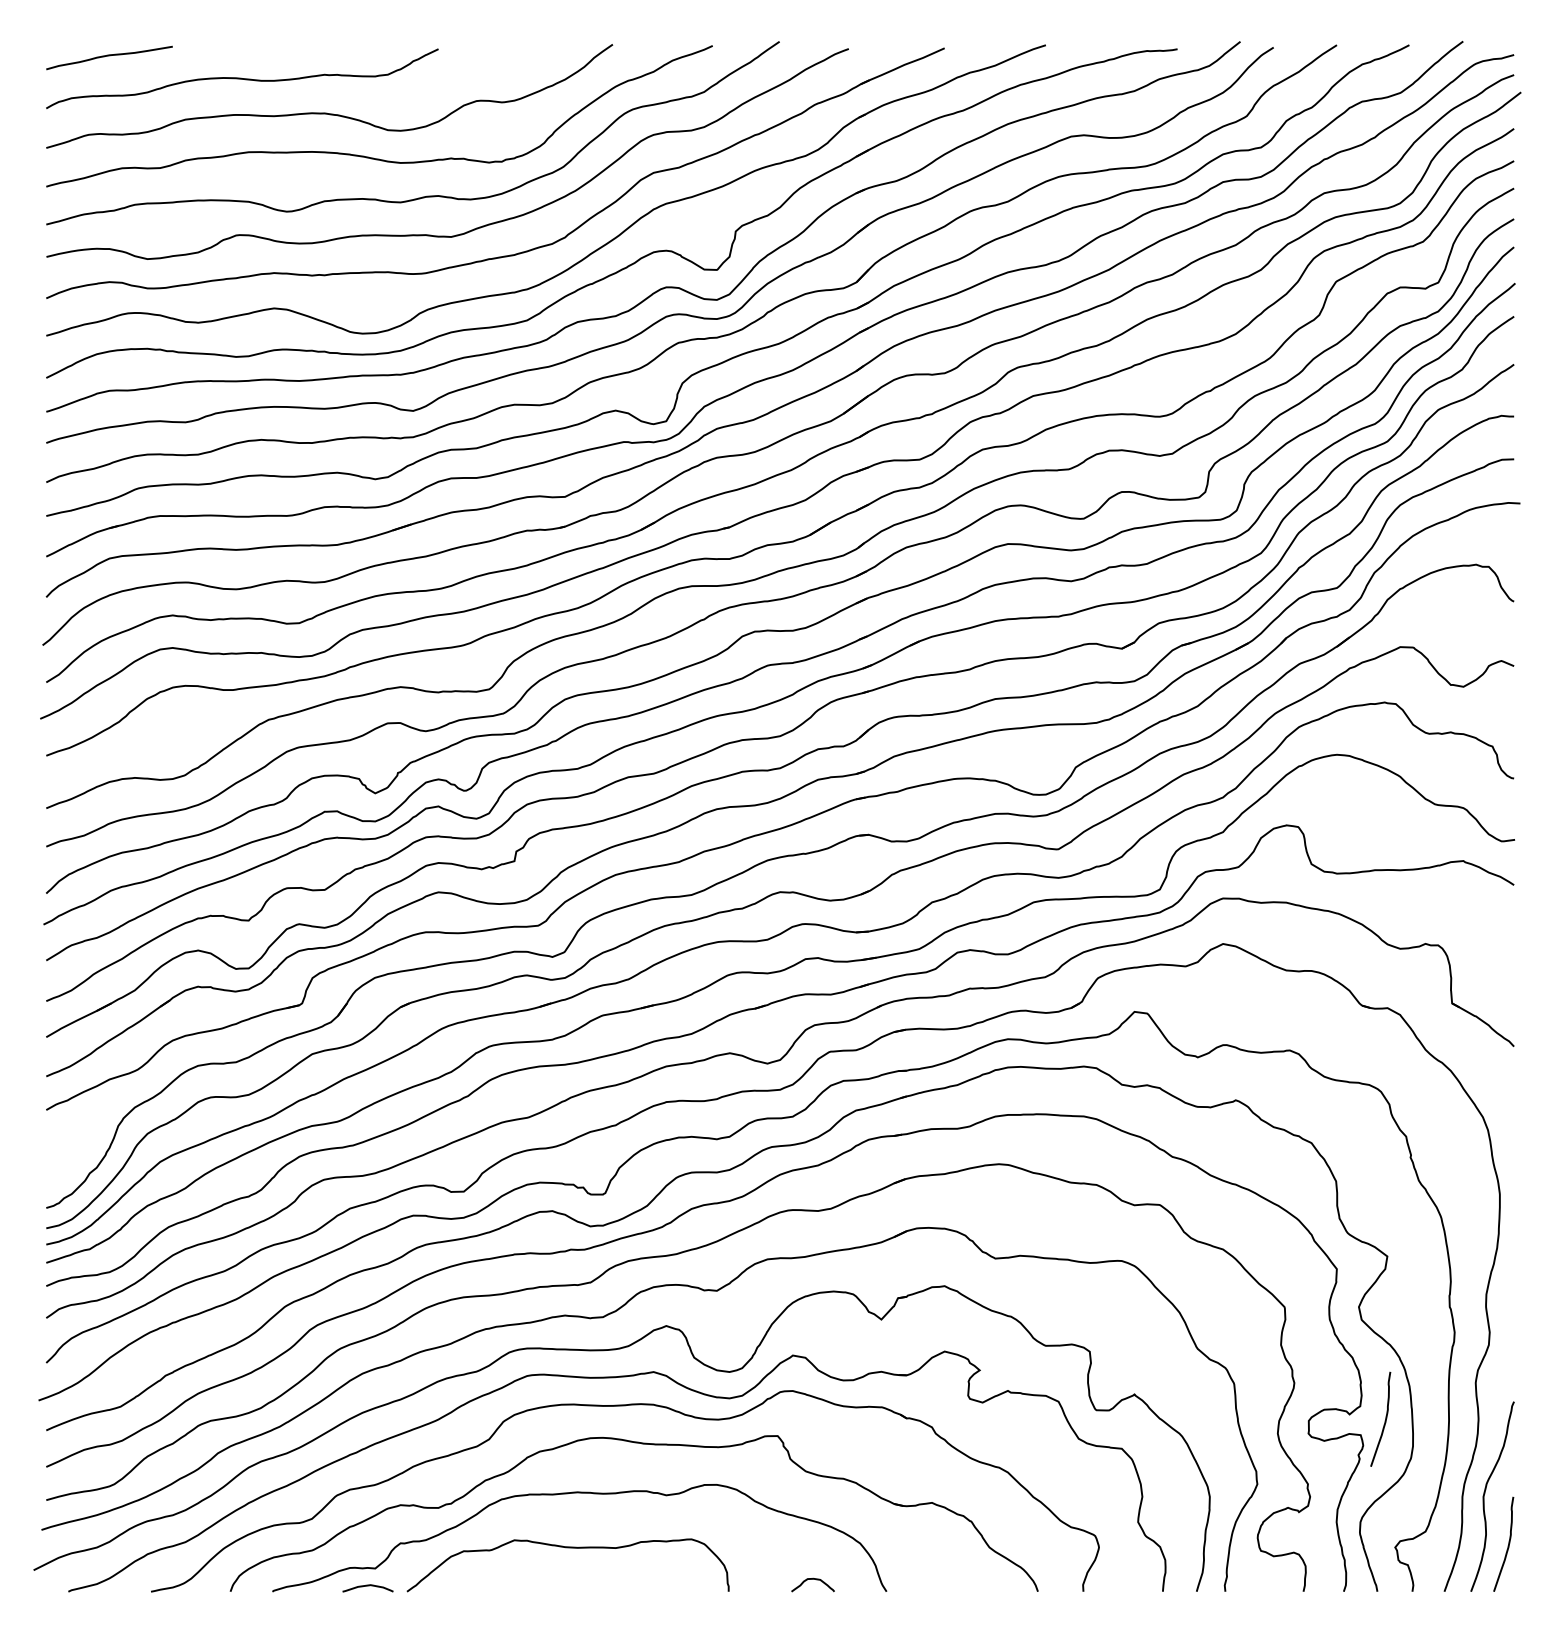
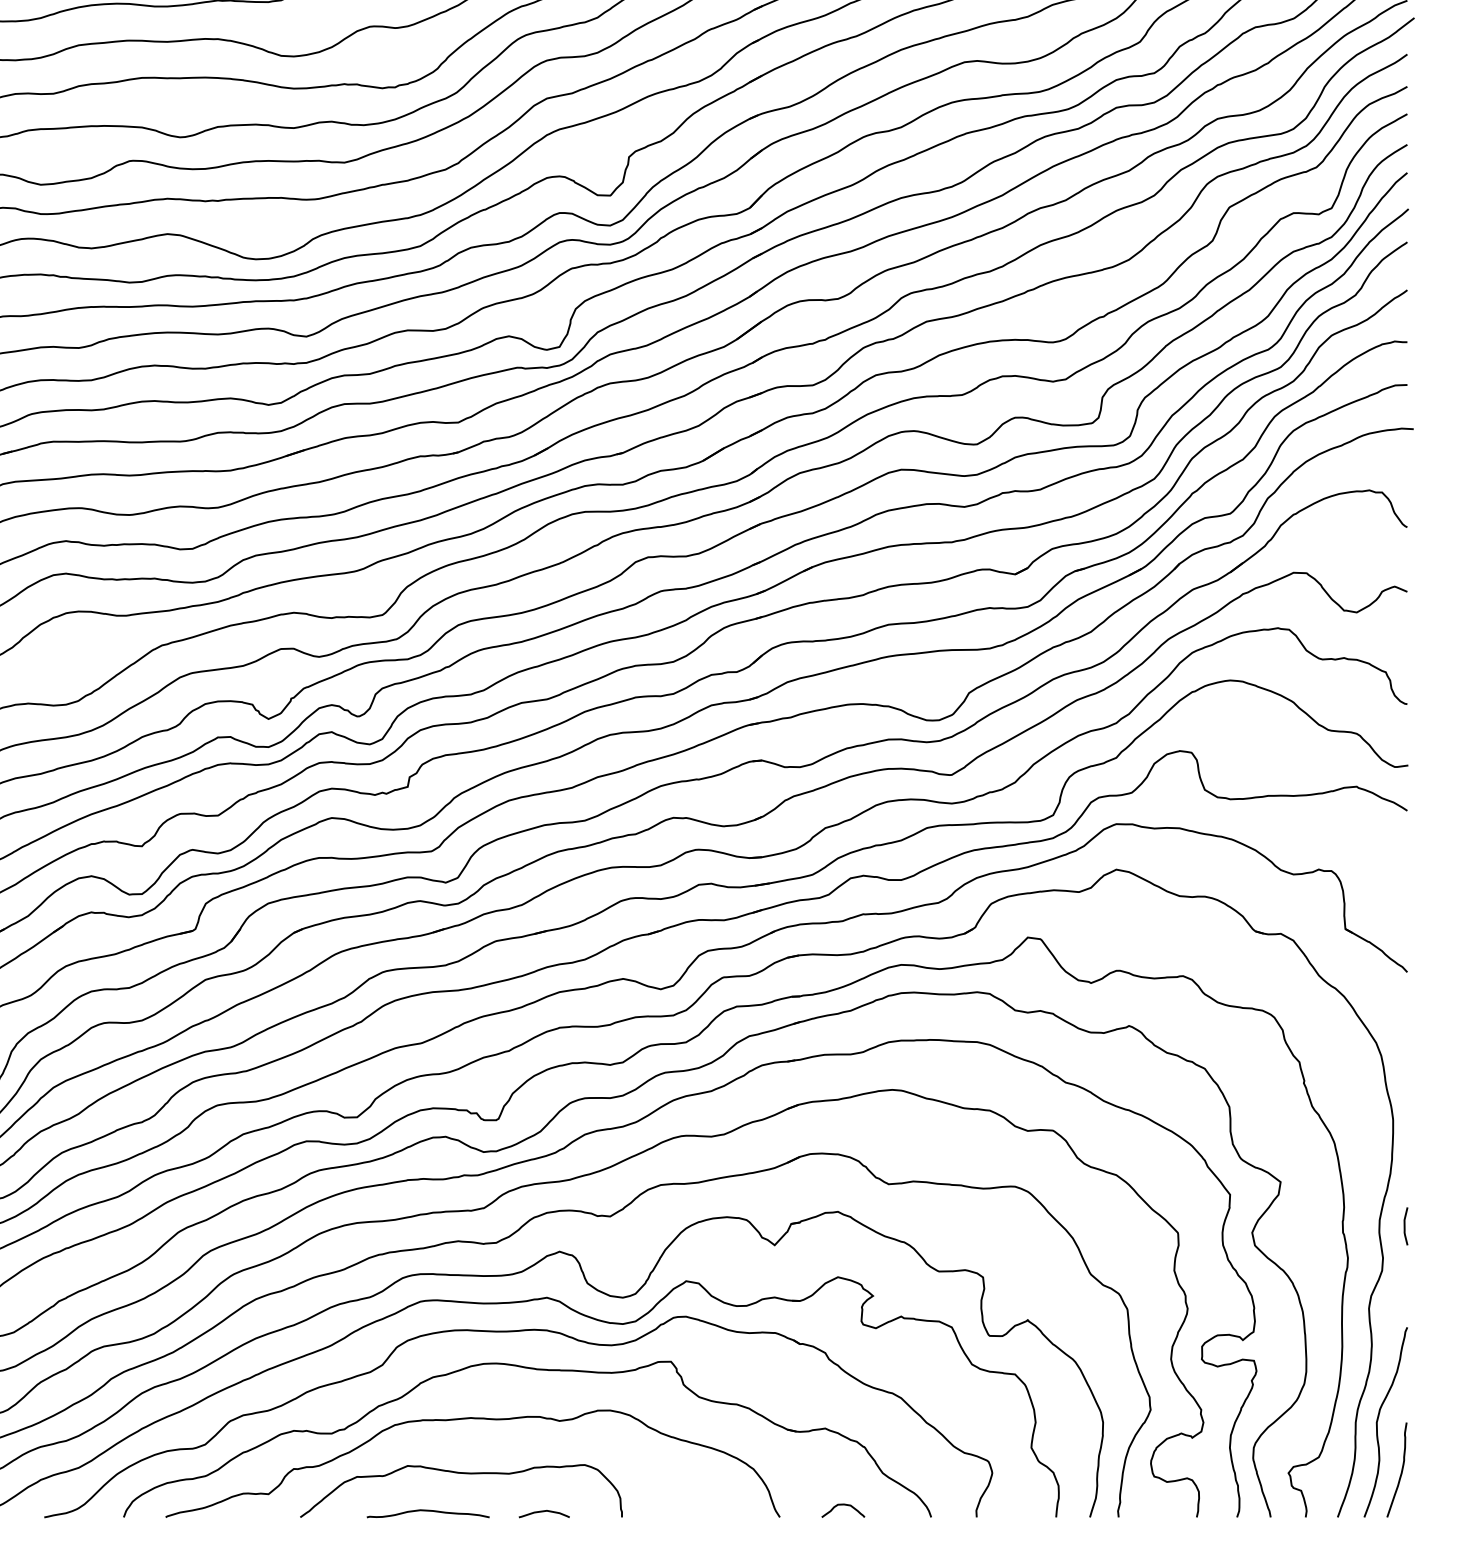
curve: (1512, 1300) -> (1405, 1226), added
curve: (1384, 1420) -> (1277, 1346), removed
curve: (812, 1579) -> (842, 1505), moved
curve: (534, 1585) -> (427, 1511), added
curve: (367, 1586) -> (543, 1512), moved

